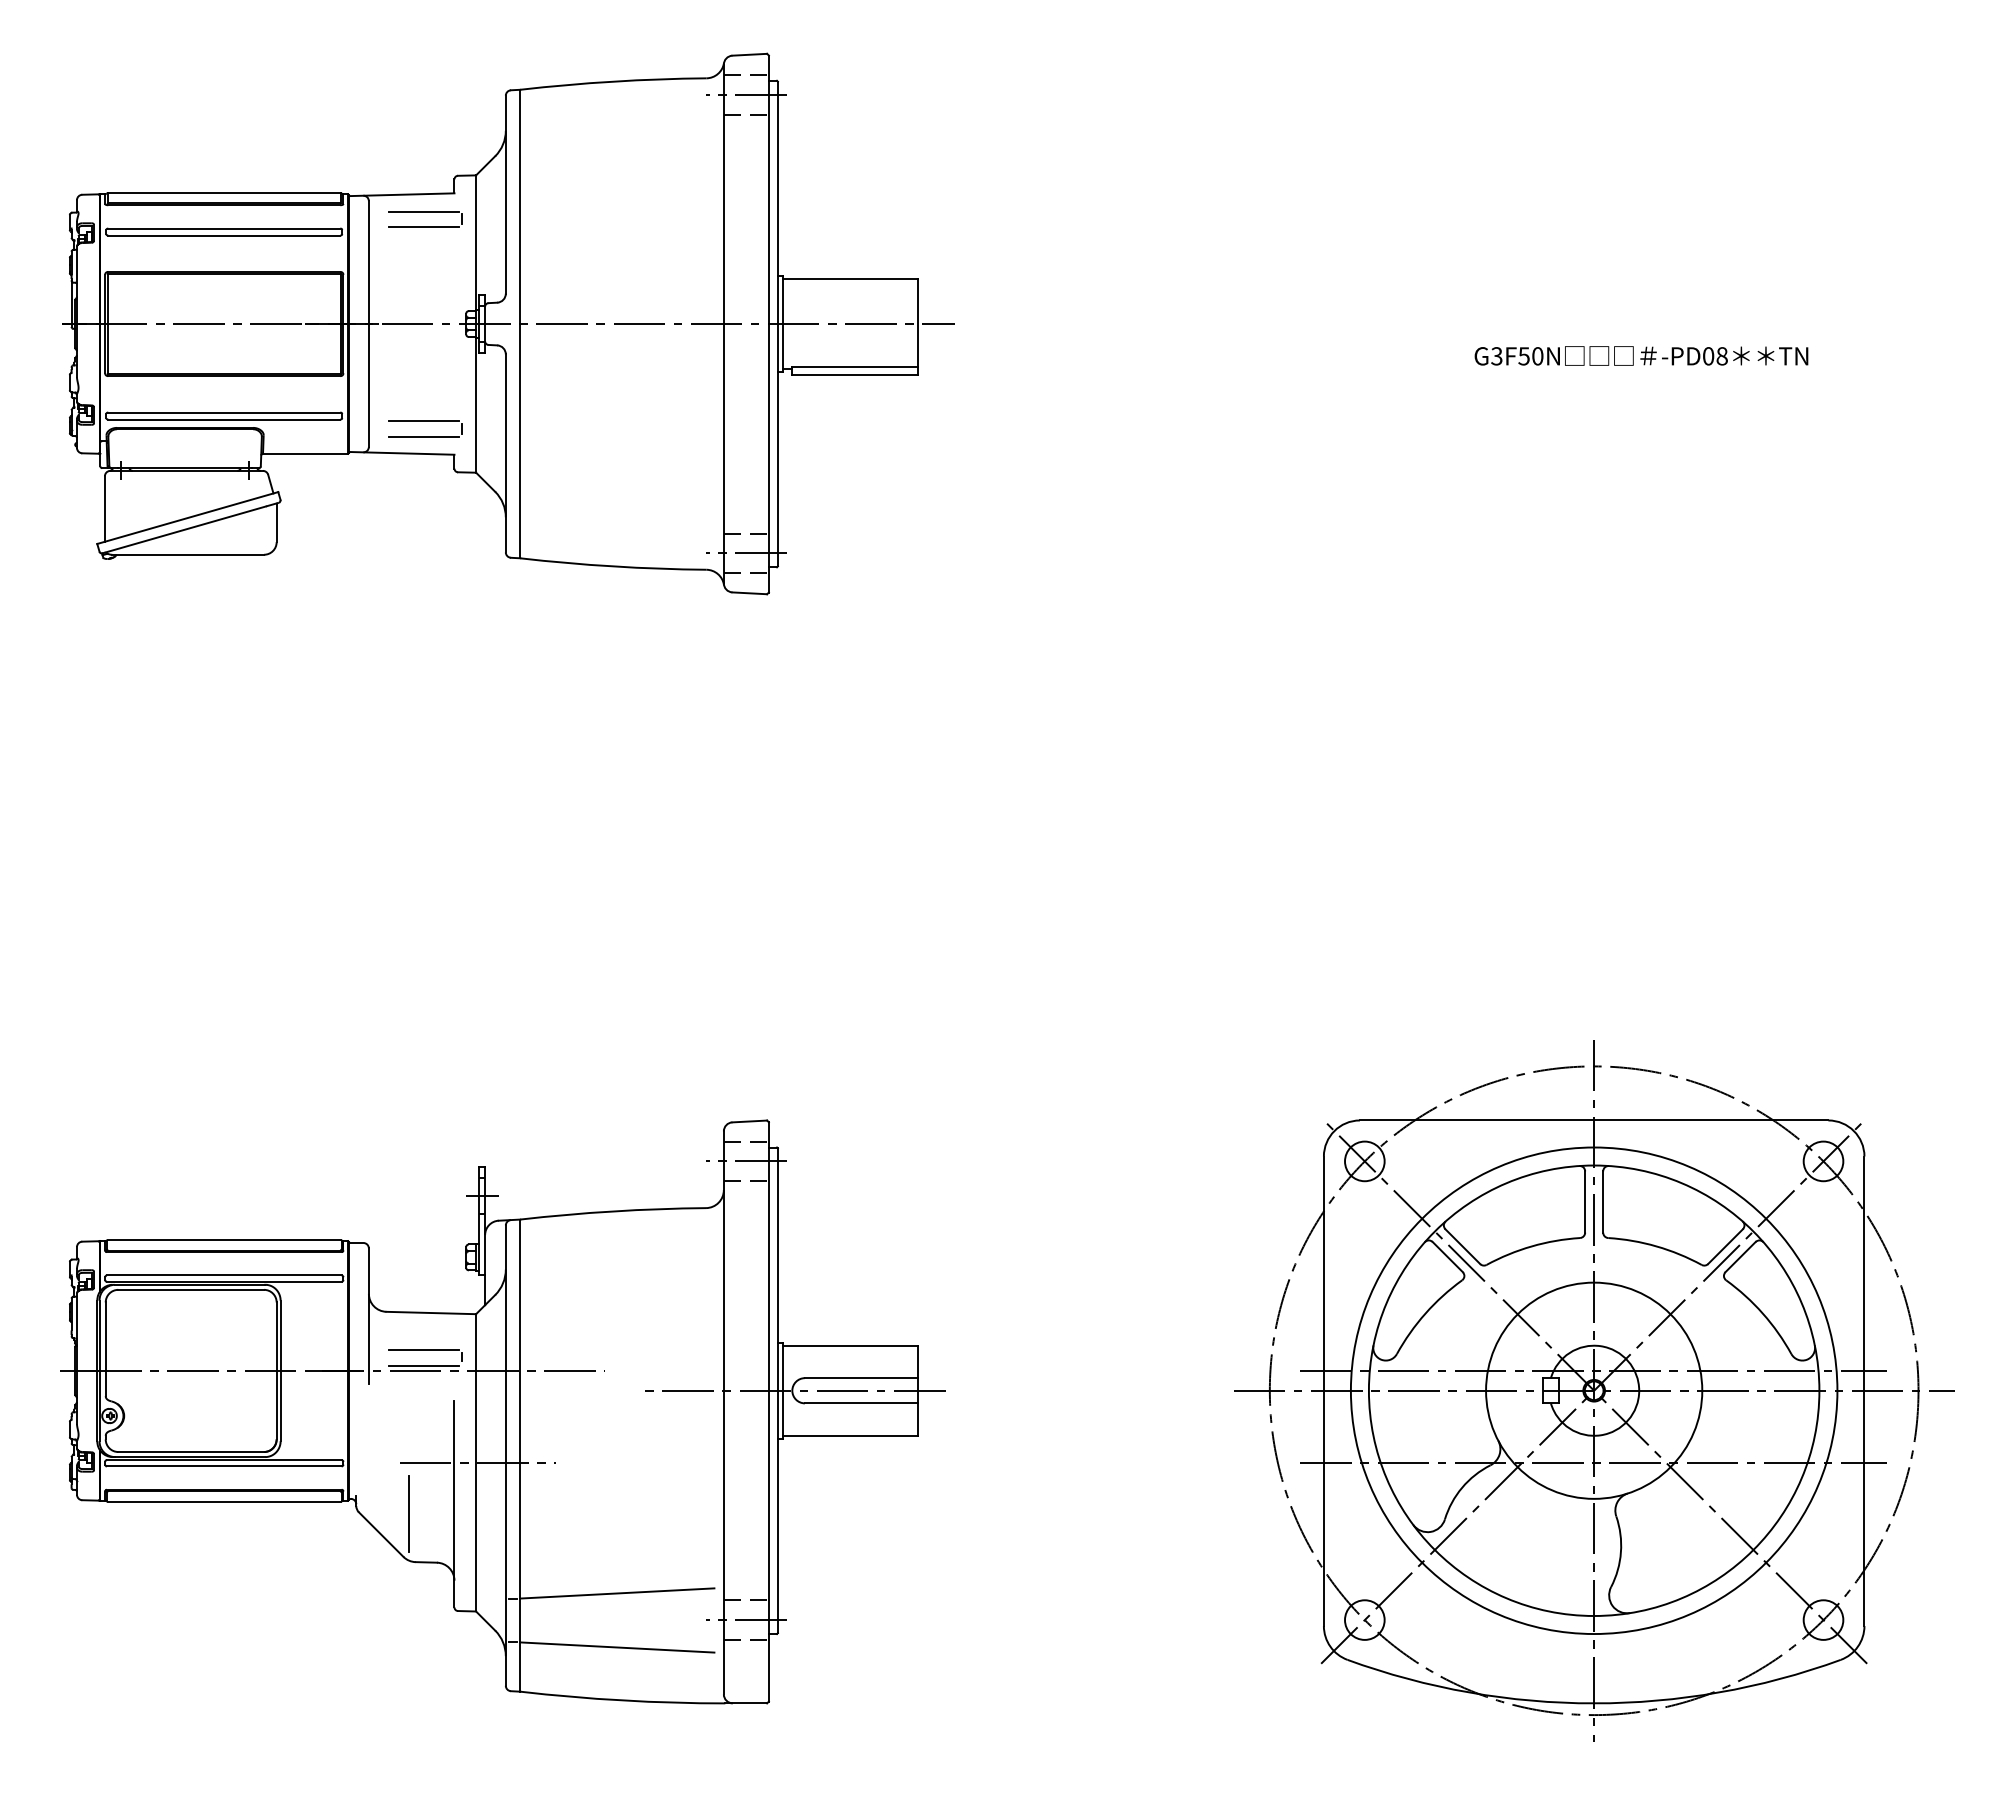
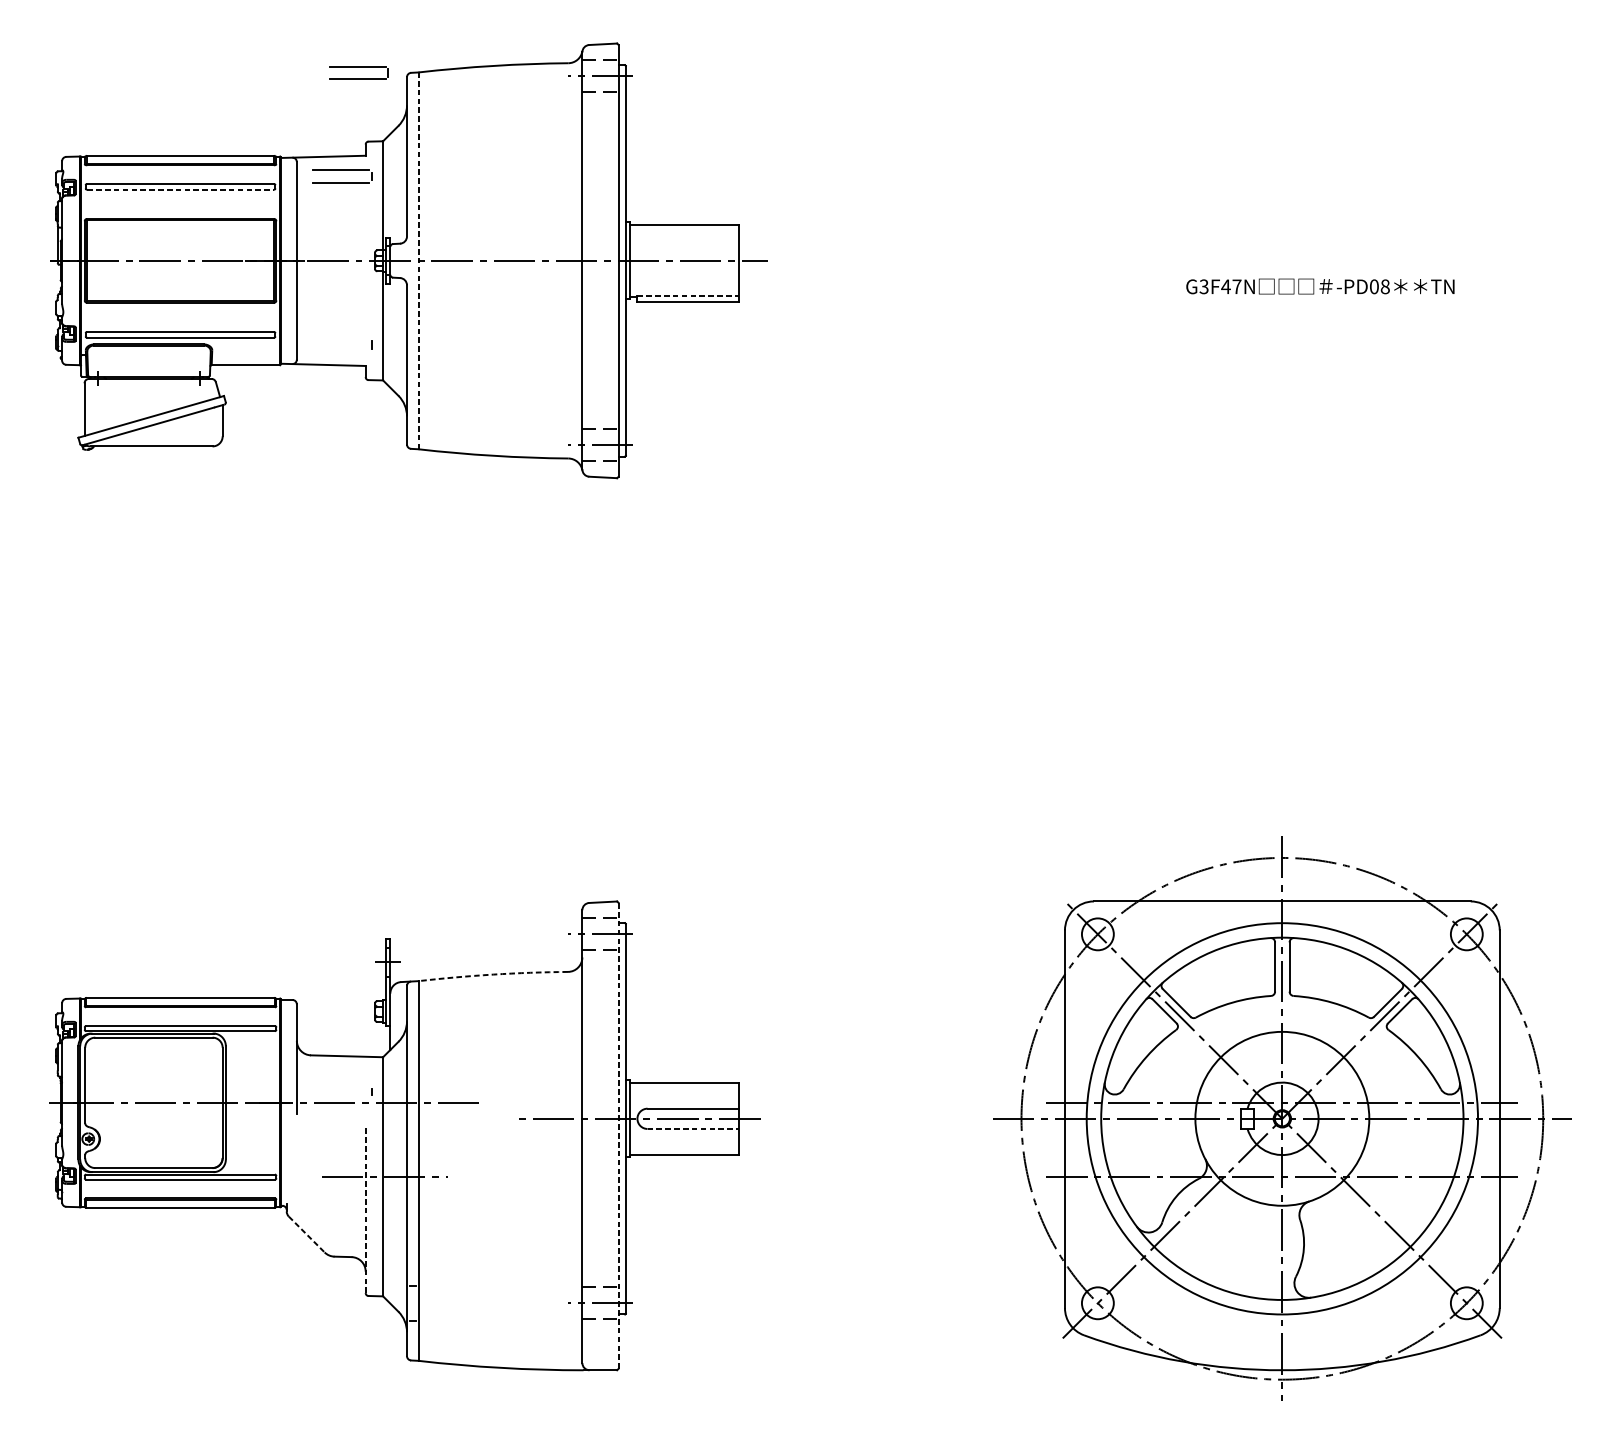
part: (446, 83) -> (359, 67), added
line: (224, 235) -> (180, 189), solid -> dashed
line: (520, 323) -> (418, 260), solid -> dashed
text: (1530, 356) -> (1231, 286), G3F50N -> G3F47N
line: (855, 367) -> (688, 295), solid -> dashed
line: (423, 421) -> (340, 339), removed
line: (423, 436) -> (340, 351), removed
arc: (612, 1211) -> (492, 974), solid -> dashed
line: (423, 1350) -> (340, 1086), removed
line: (423, 1365) -> (340, 1098), removed
line: (861, 1403) -> (693, 1129), solid -> dashed
line: (768, 1411) -> (618, 1135), solid -> dashed
line: (454, 1503) -> (365, 1209), solid -> dashed
line: (408, 1513) -> (328, 1217), removed
line: (381, 1534) -> (307, 1234), solid -> dashed
line: (617, 1593) -> (496, 1281), removed
line: (617, 1647) -> (496, 1325), removed

